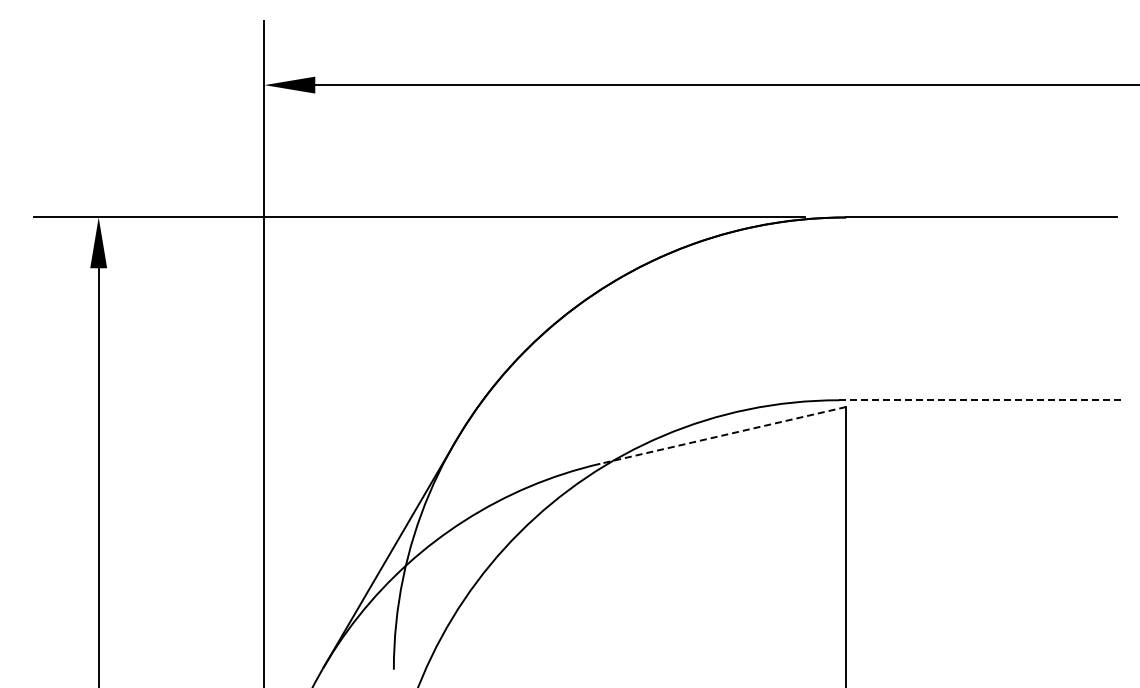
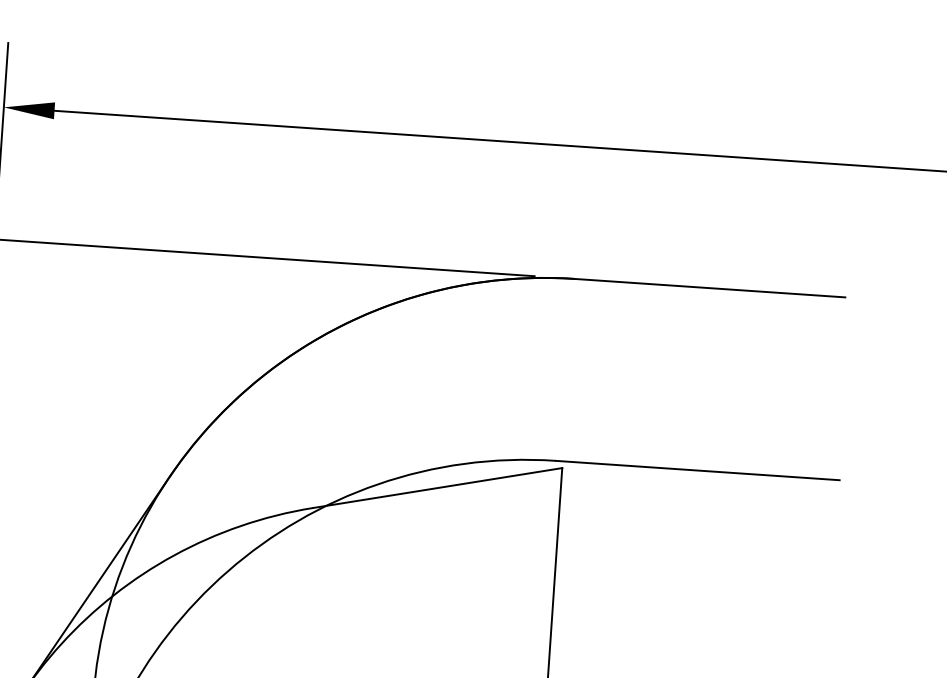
line: (982, 400) -> (698, 470), dashed -> solid
line: (722, 435) -> (437, 488), dashed -> solid

